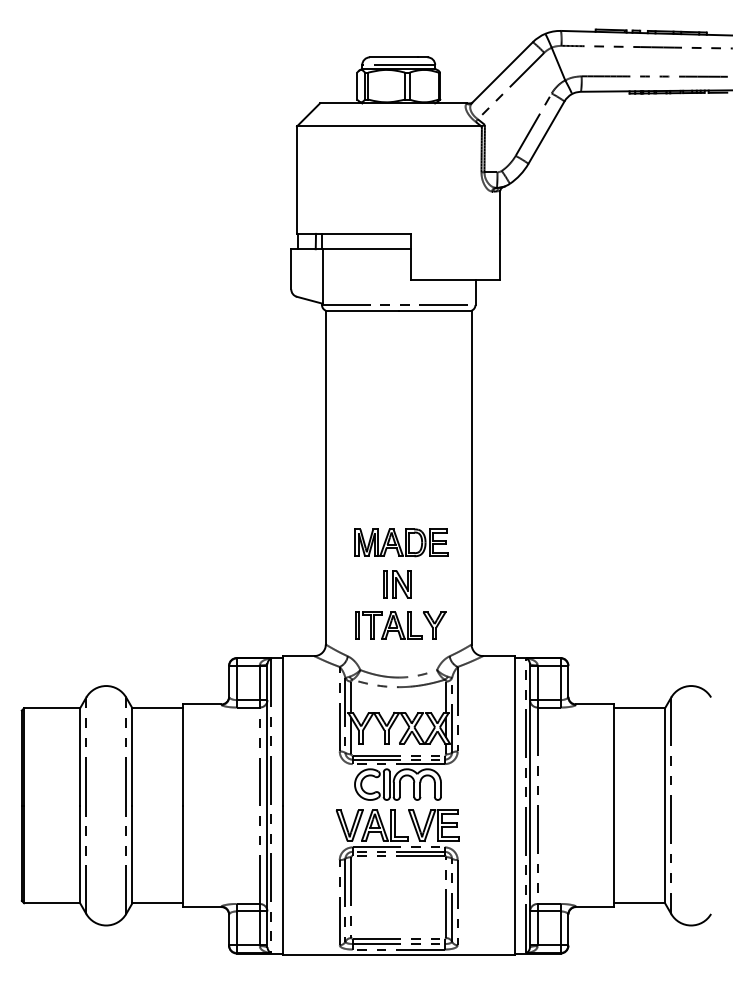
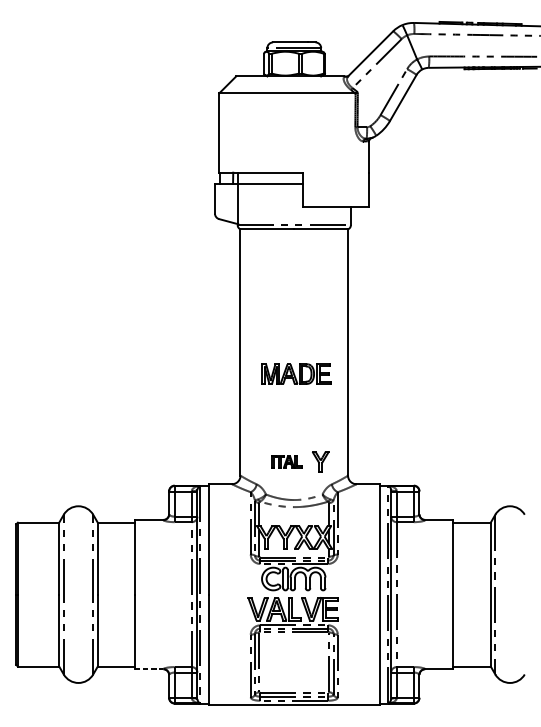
part: (401, 542) -> (296, 373), moved
part: (397, 584) -> (293, 431), removed
part: (388, 625) -> (286, 461), size x0.6
line: (202, 907) -> (149, 669), solid -> dashed

